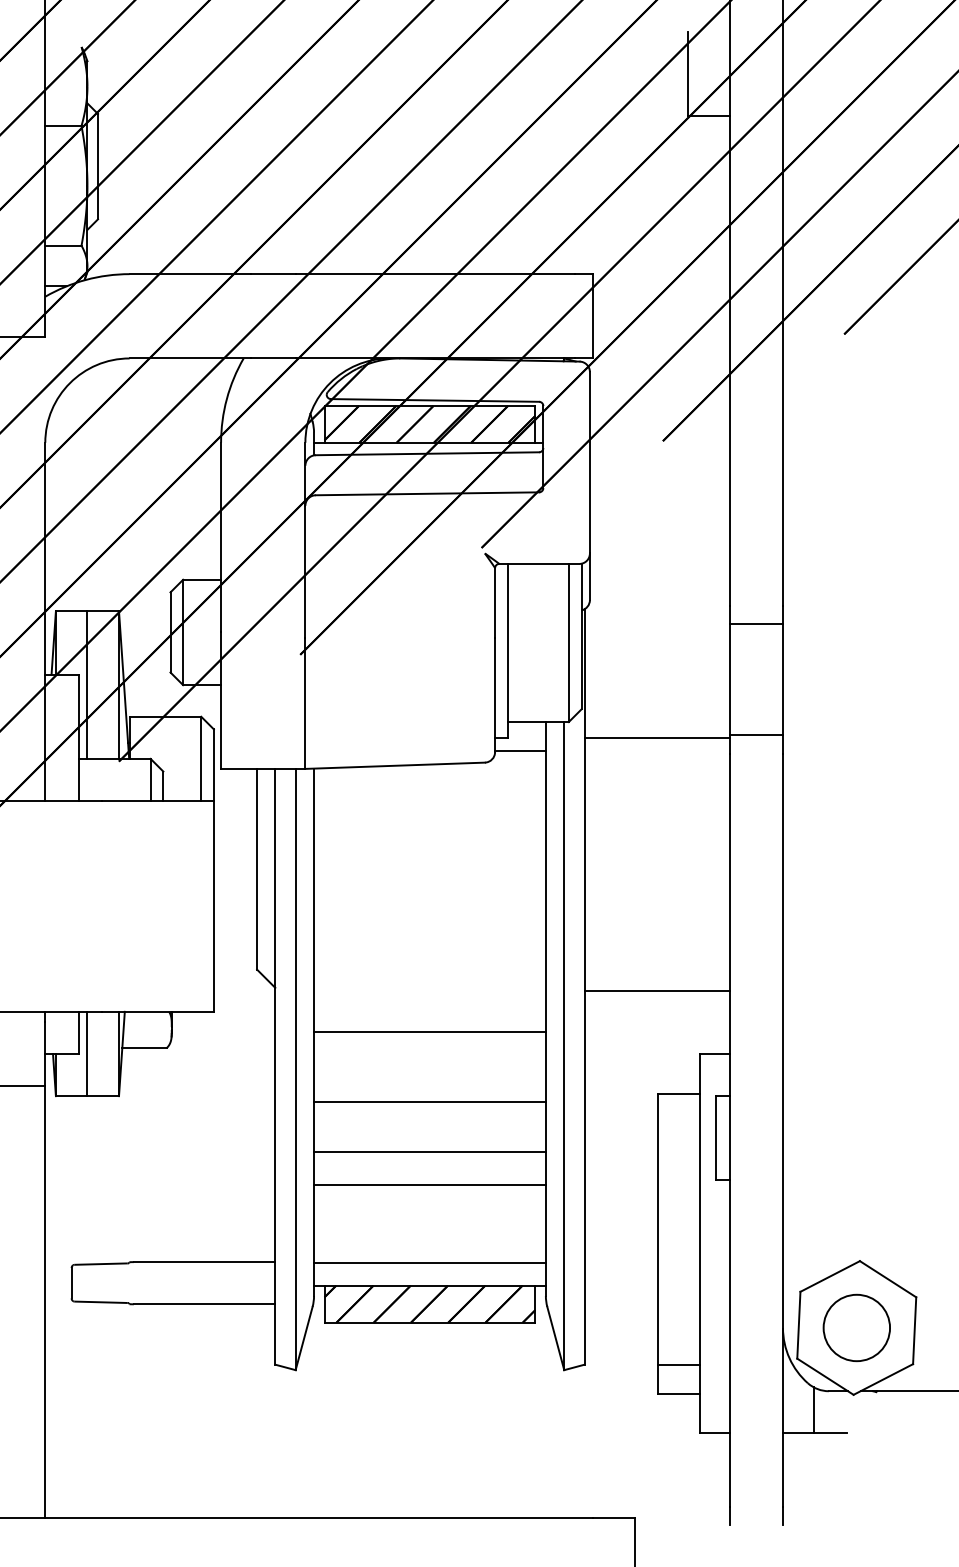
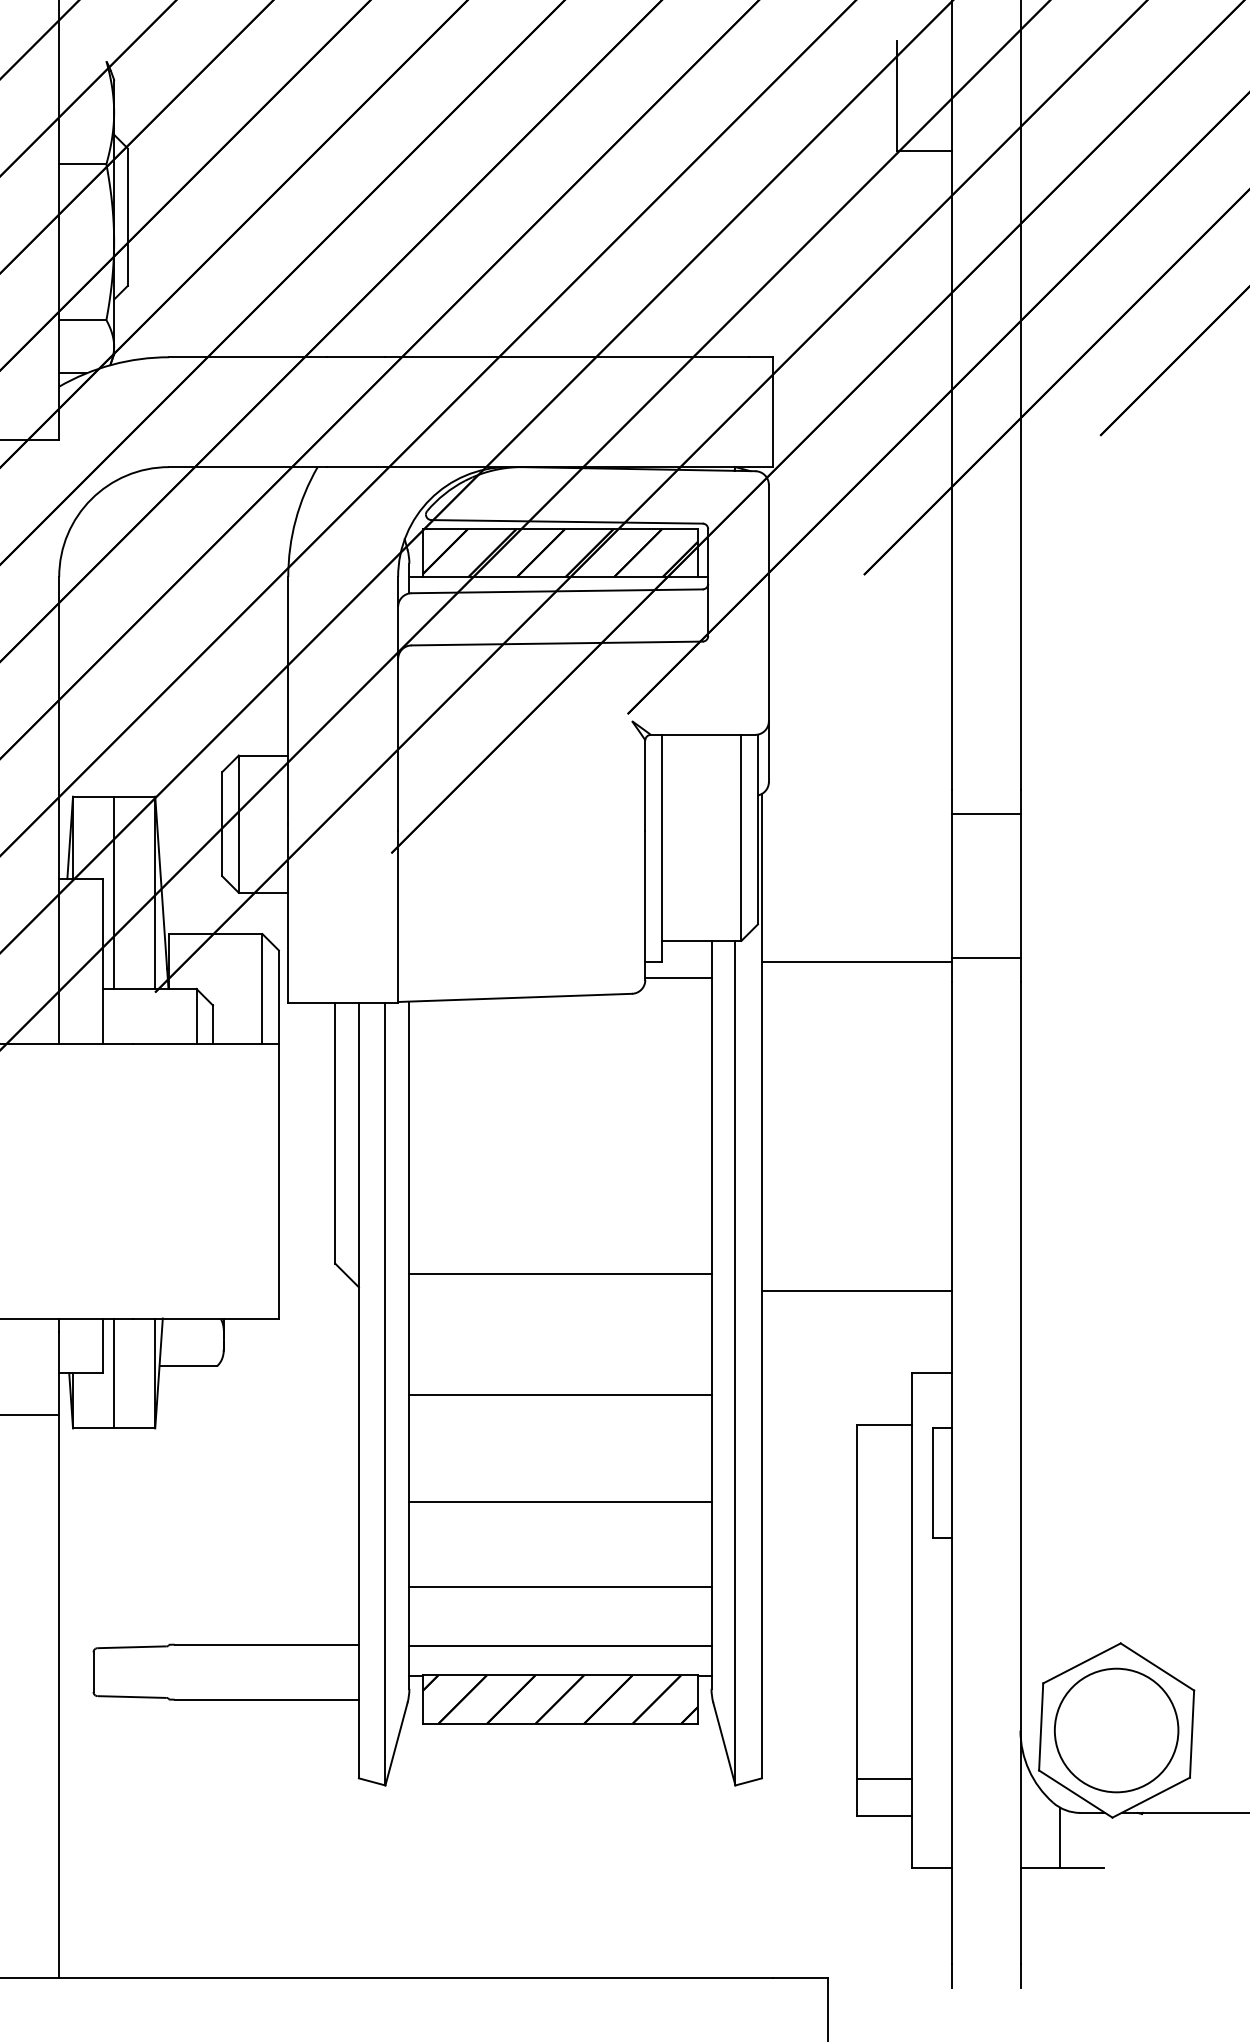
line: (429, 1031) -> (559, 1273), moved
line: (429, 1101) -> (559, 1394), moved
line: (429, 1184) -> (559, 1586), moved
circle: (856, 1327) -> (1116, 1729), size x1.43

